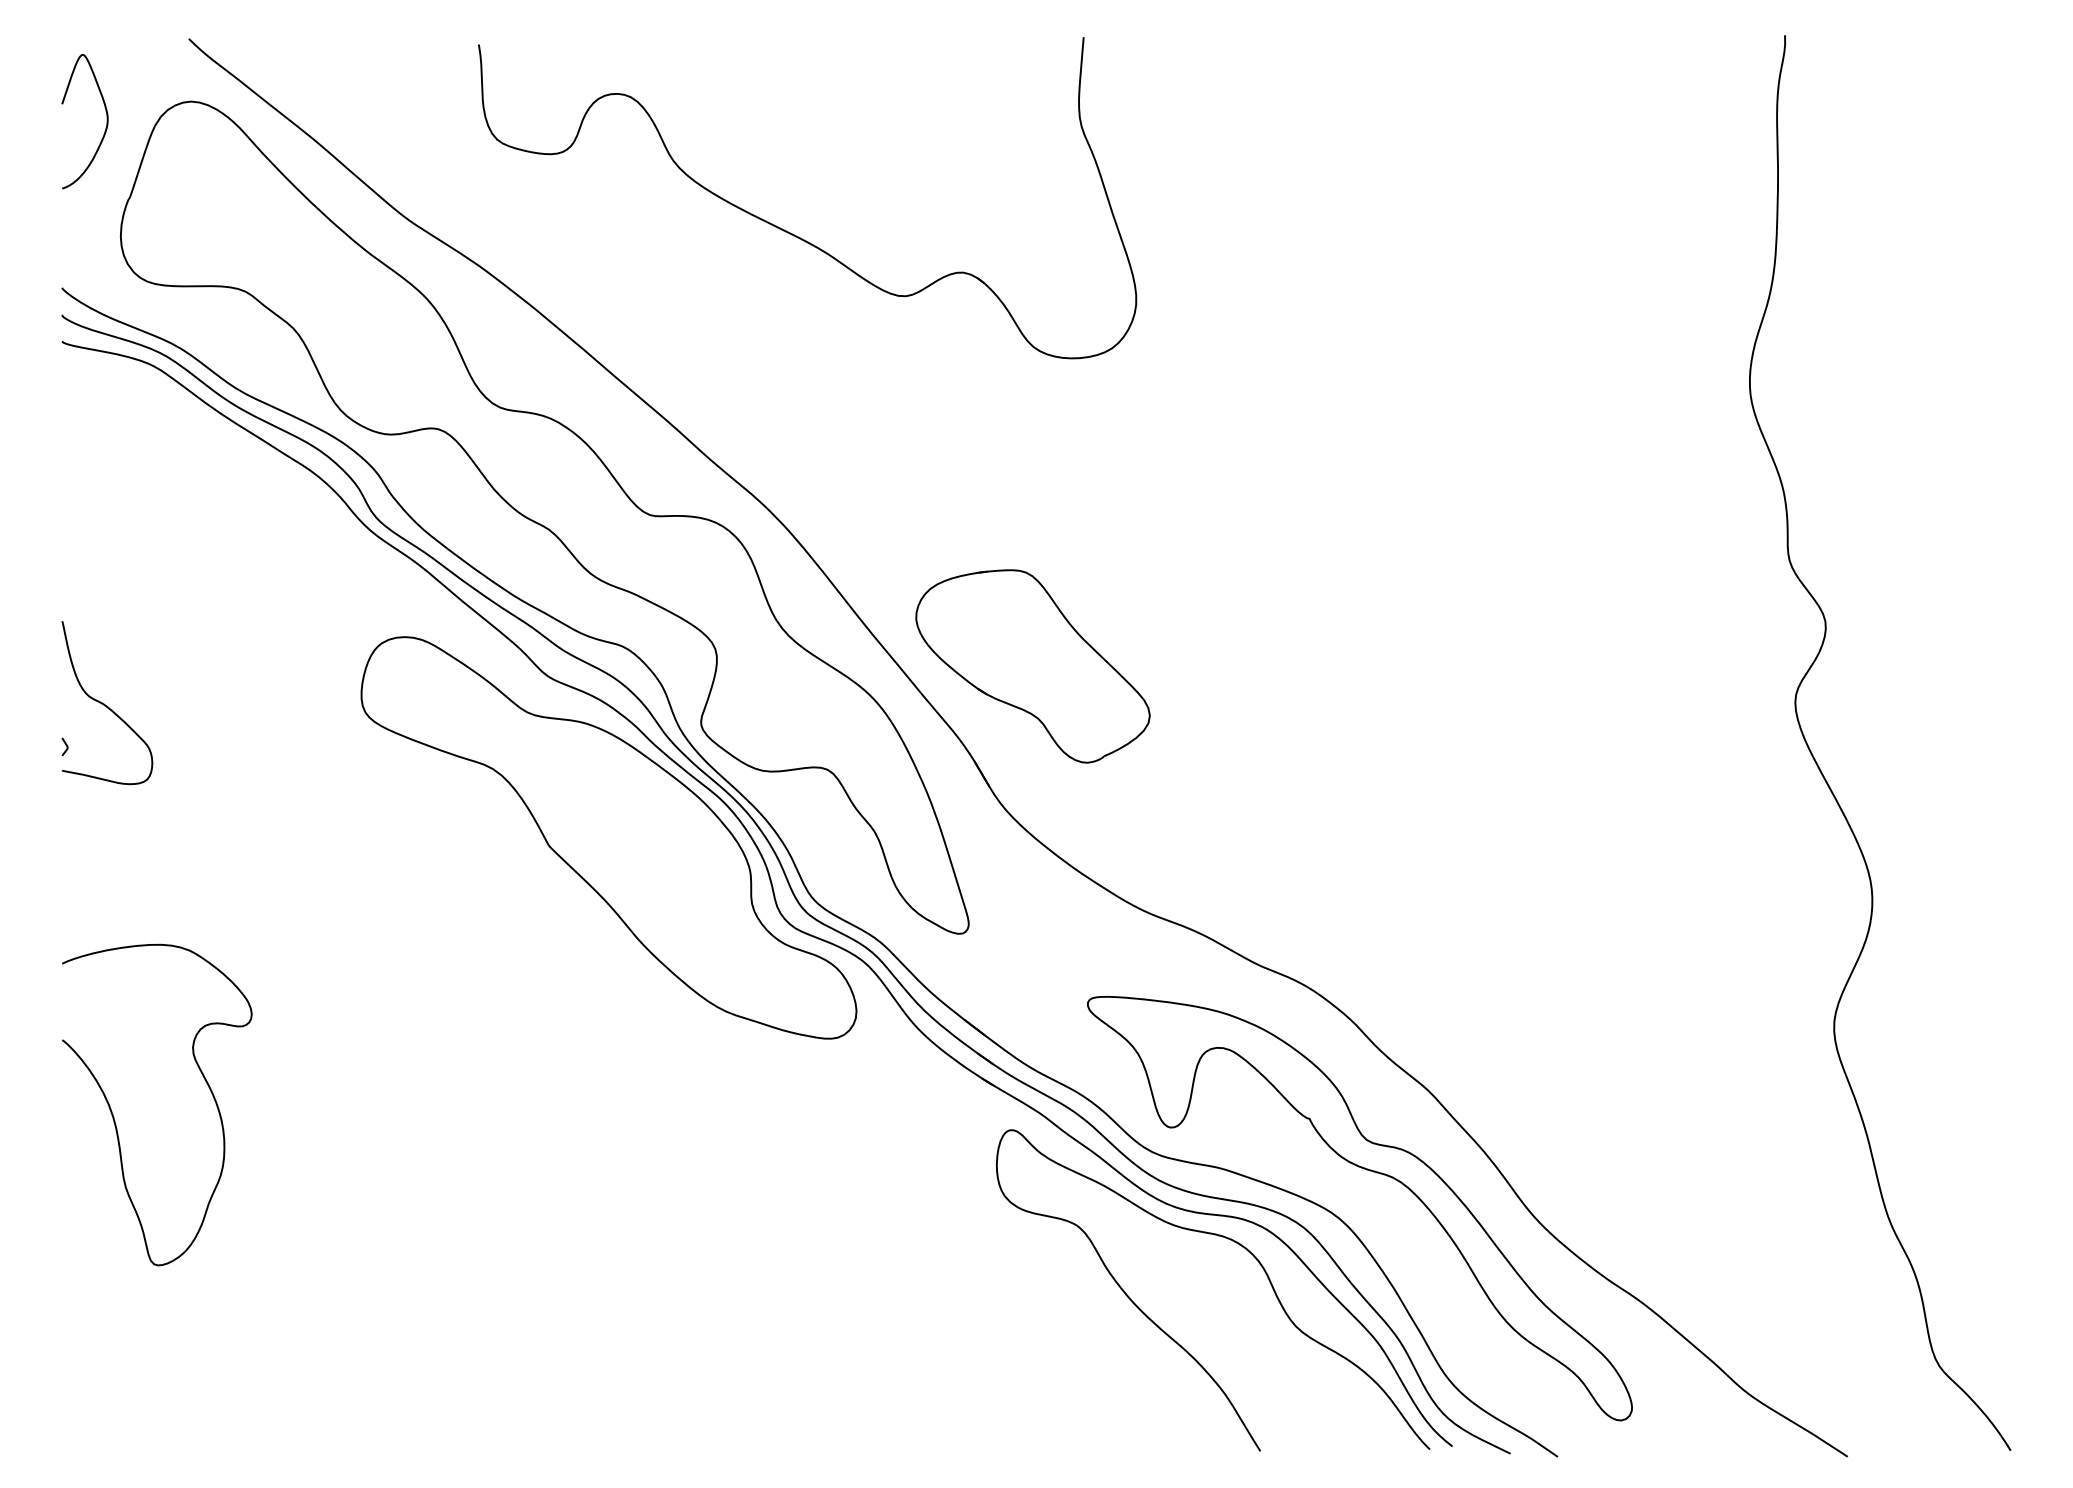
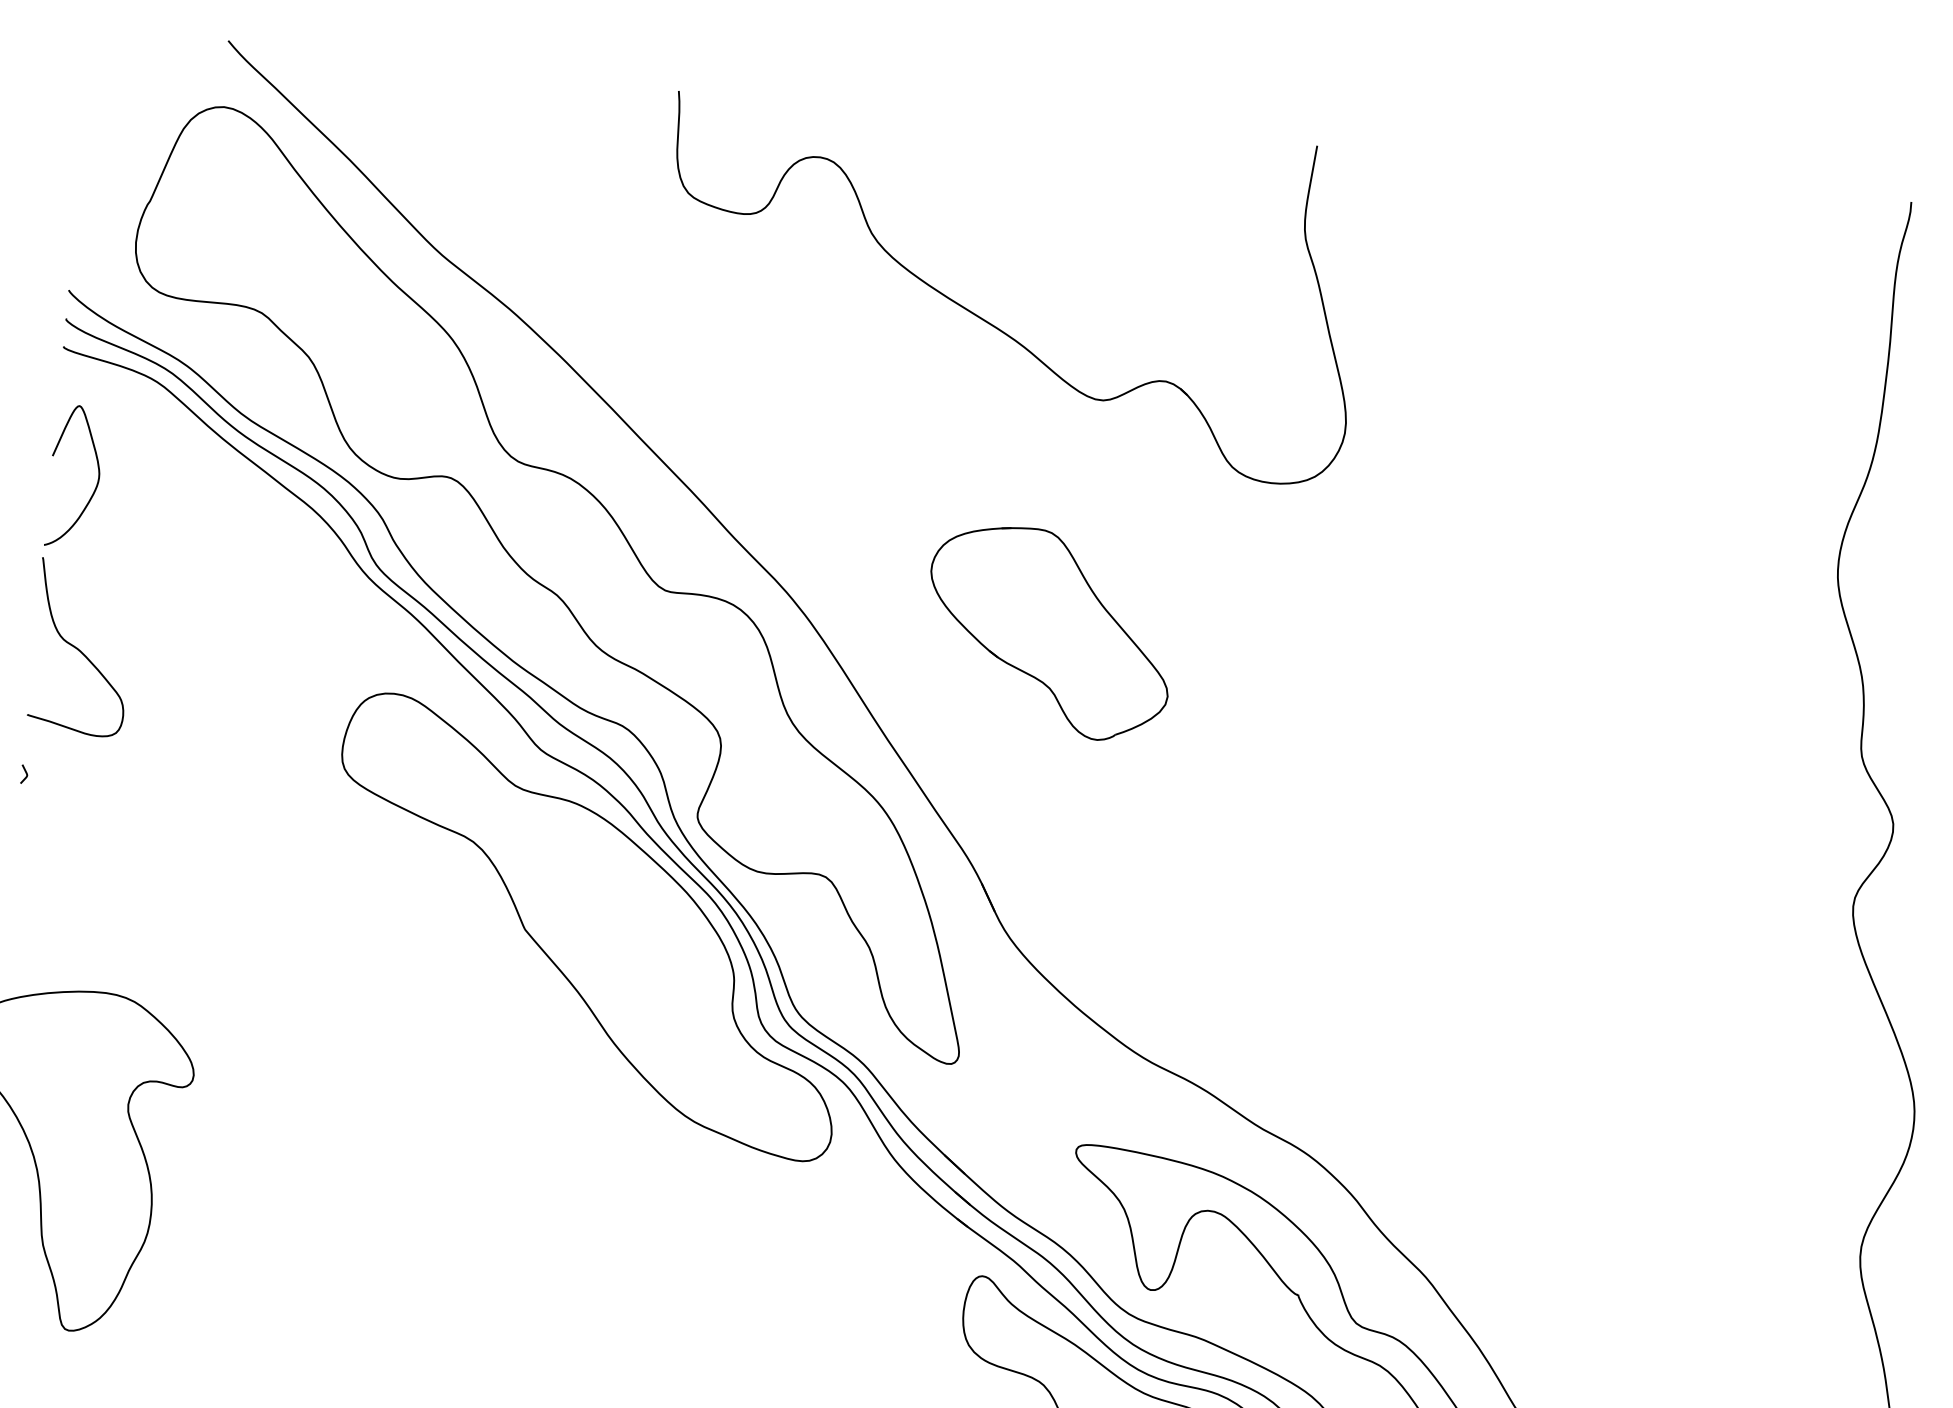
curve: (105, 127) -> (95, 485), moved
part: (790, 232) -> (987, 321), moved
part: (1032, 666) -> (1048, 632), moved
curve: (107, 705) -> (81, 650), moved

